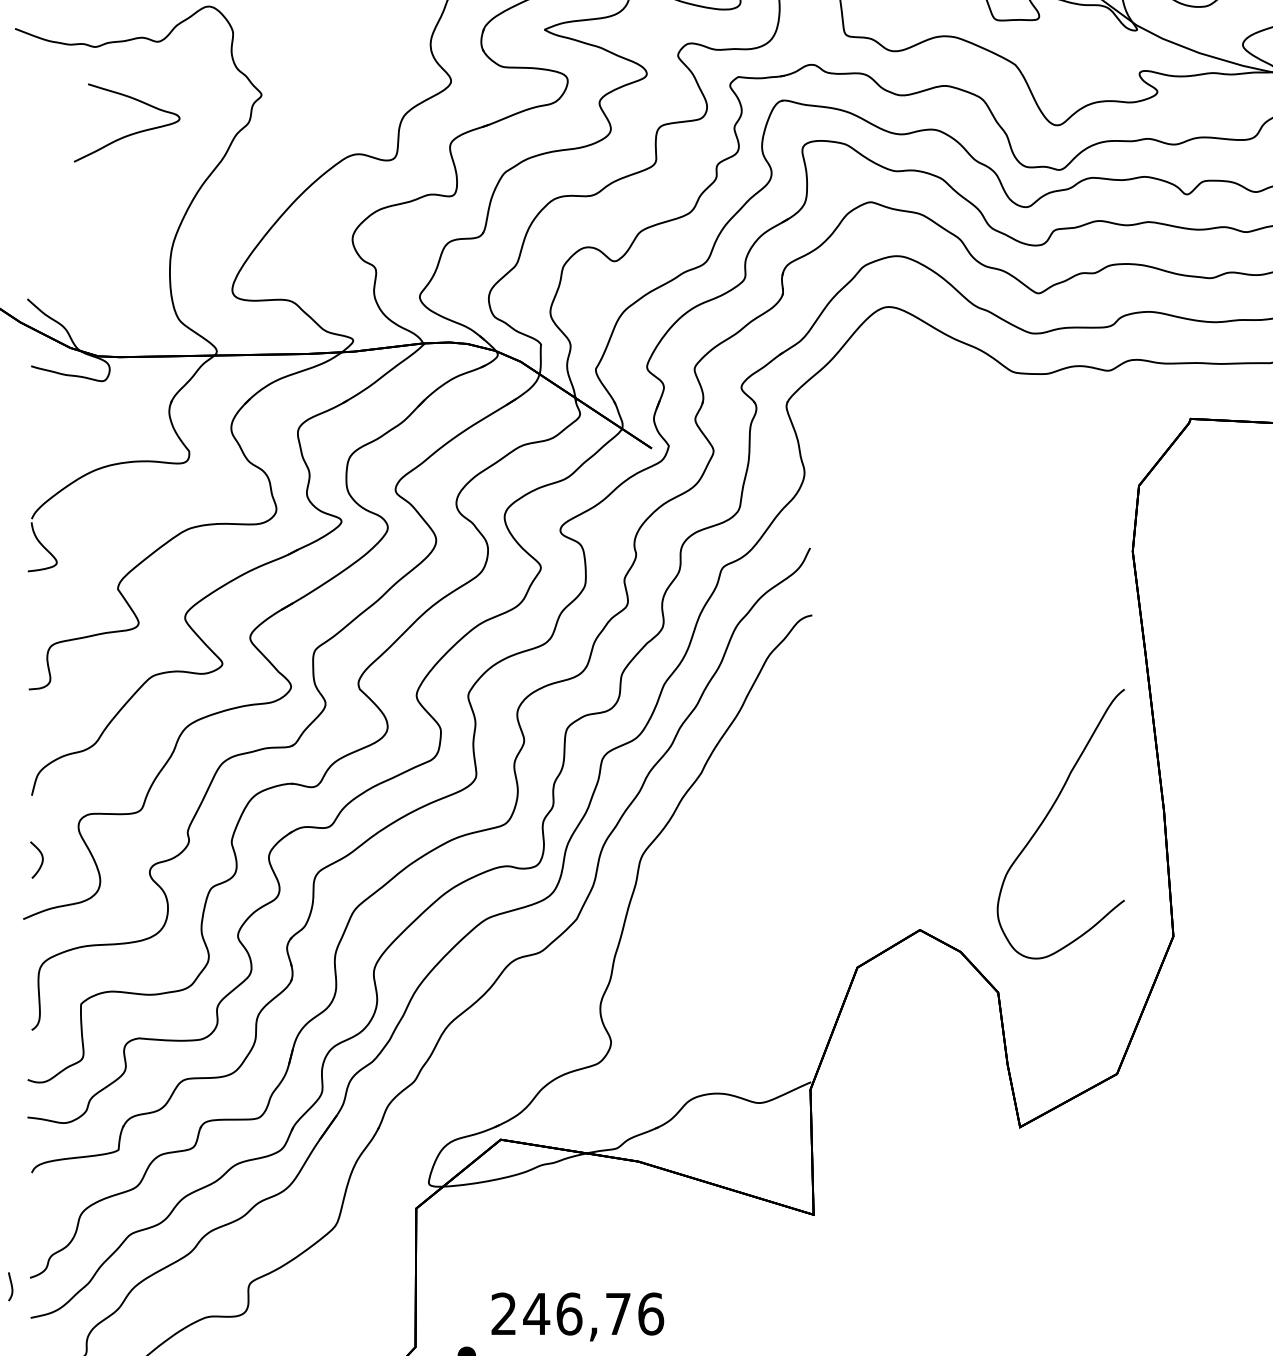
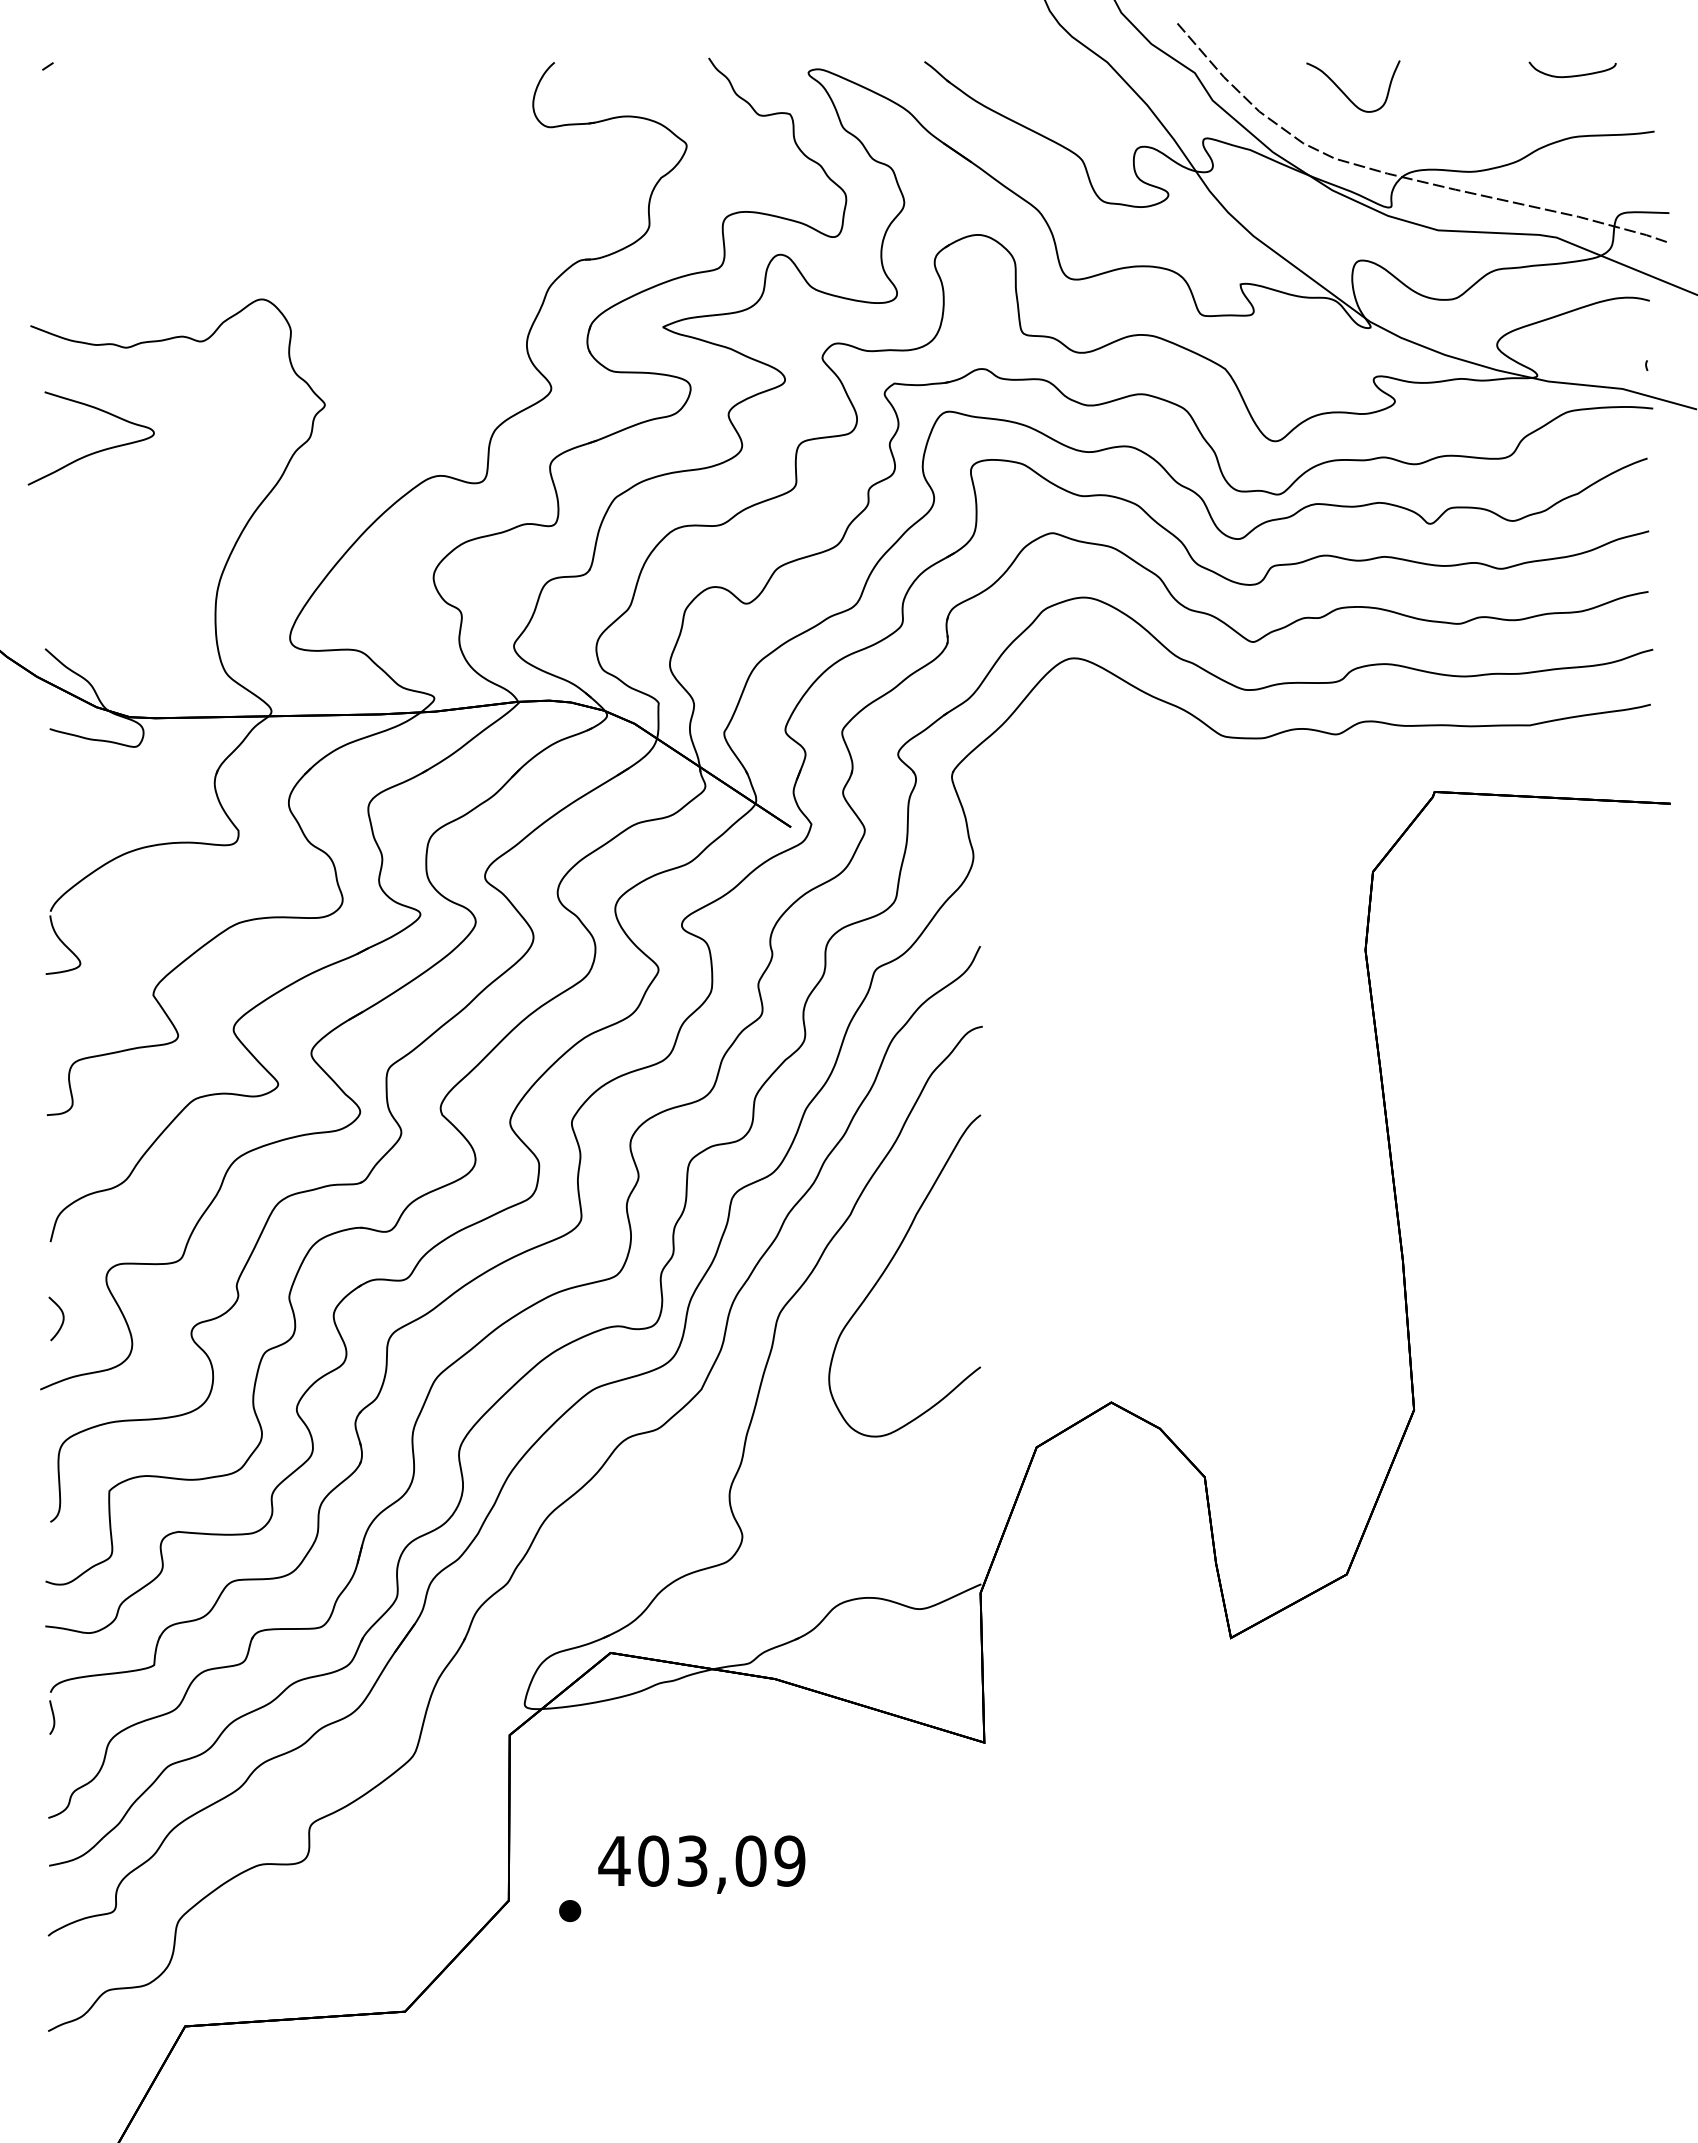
curve: (130, 133) -> (95, 451), moved
curve: (1048, 815) -> (889, 1265), moved
curve: (10, 1285) -> (52, 1716), moved
text: (576, 1313) -> (701, 1860), 246,76 -> 403,09

